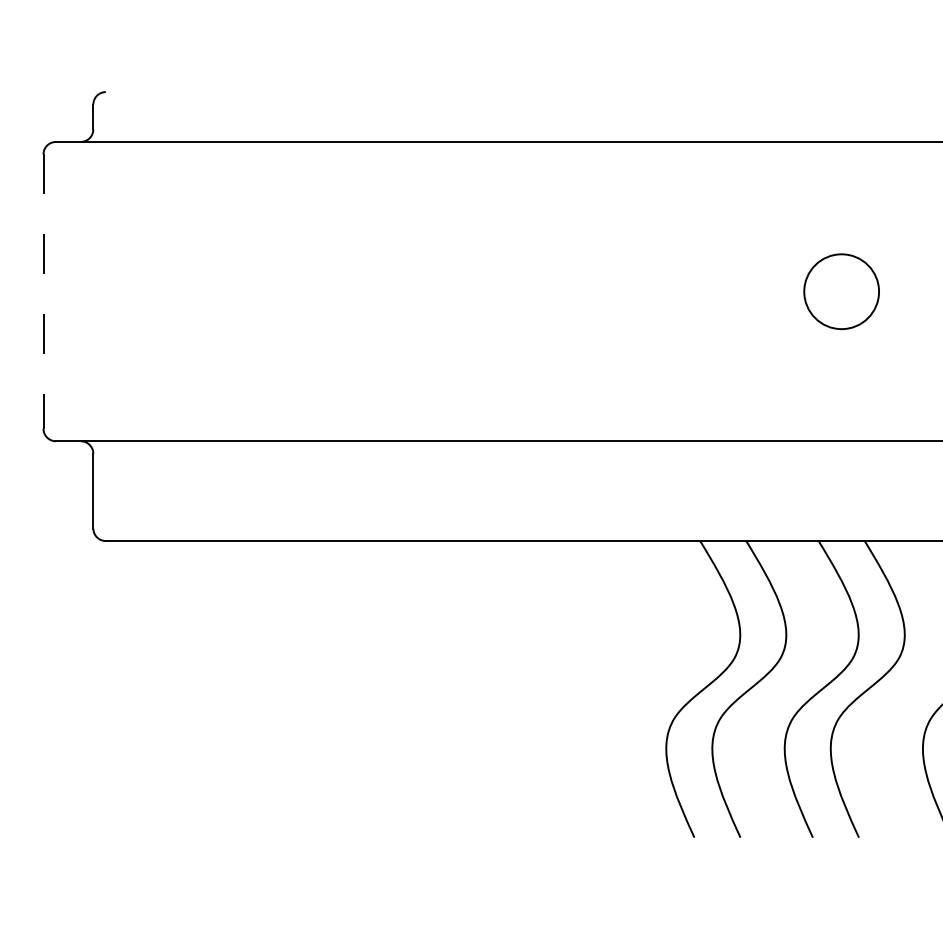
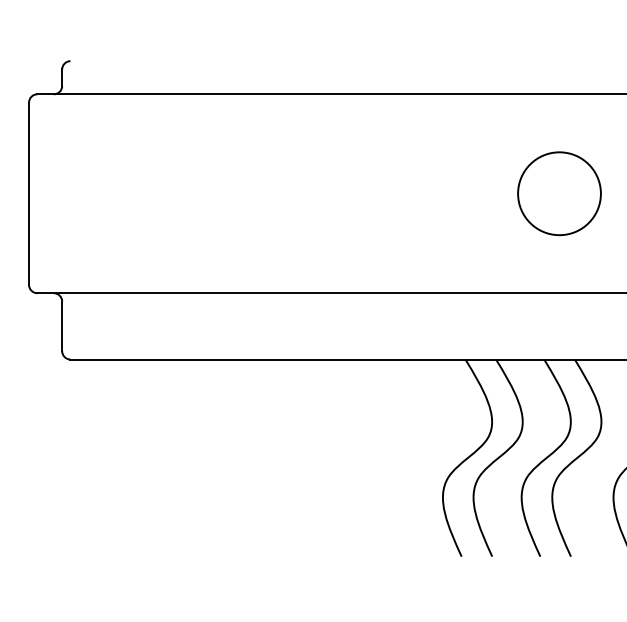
circle: (841, 291) -> (559, 193), size x1.67
line: (44, 292) -> (29, 194), dashed -> solid

